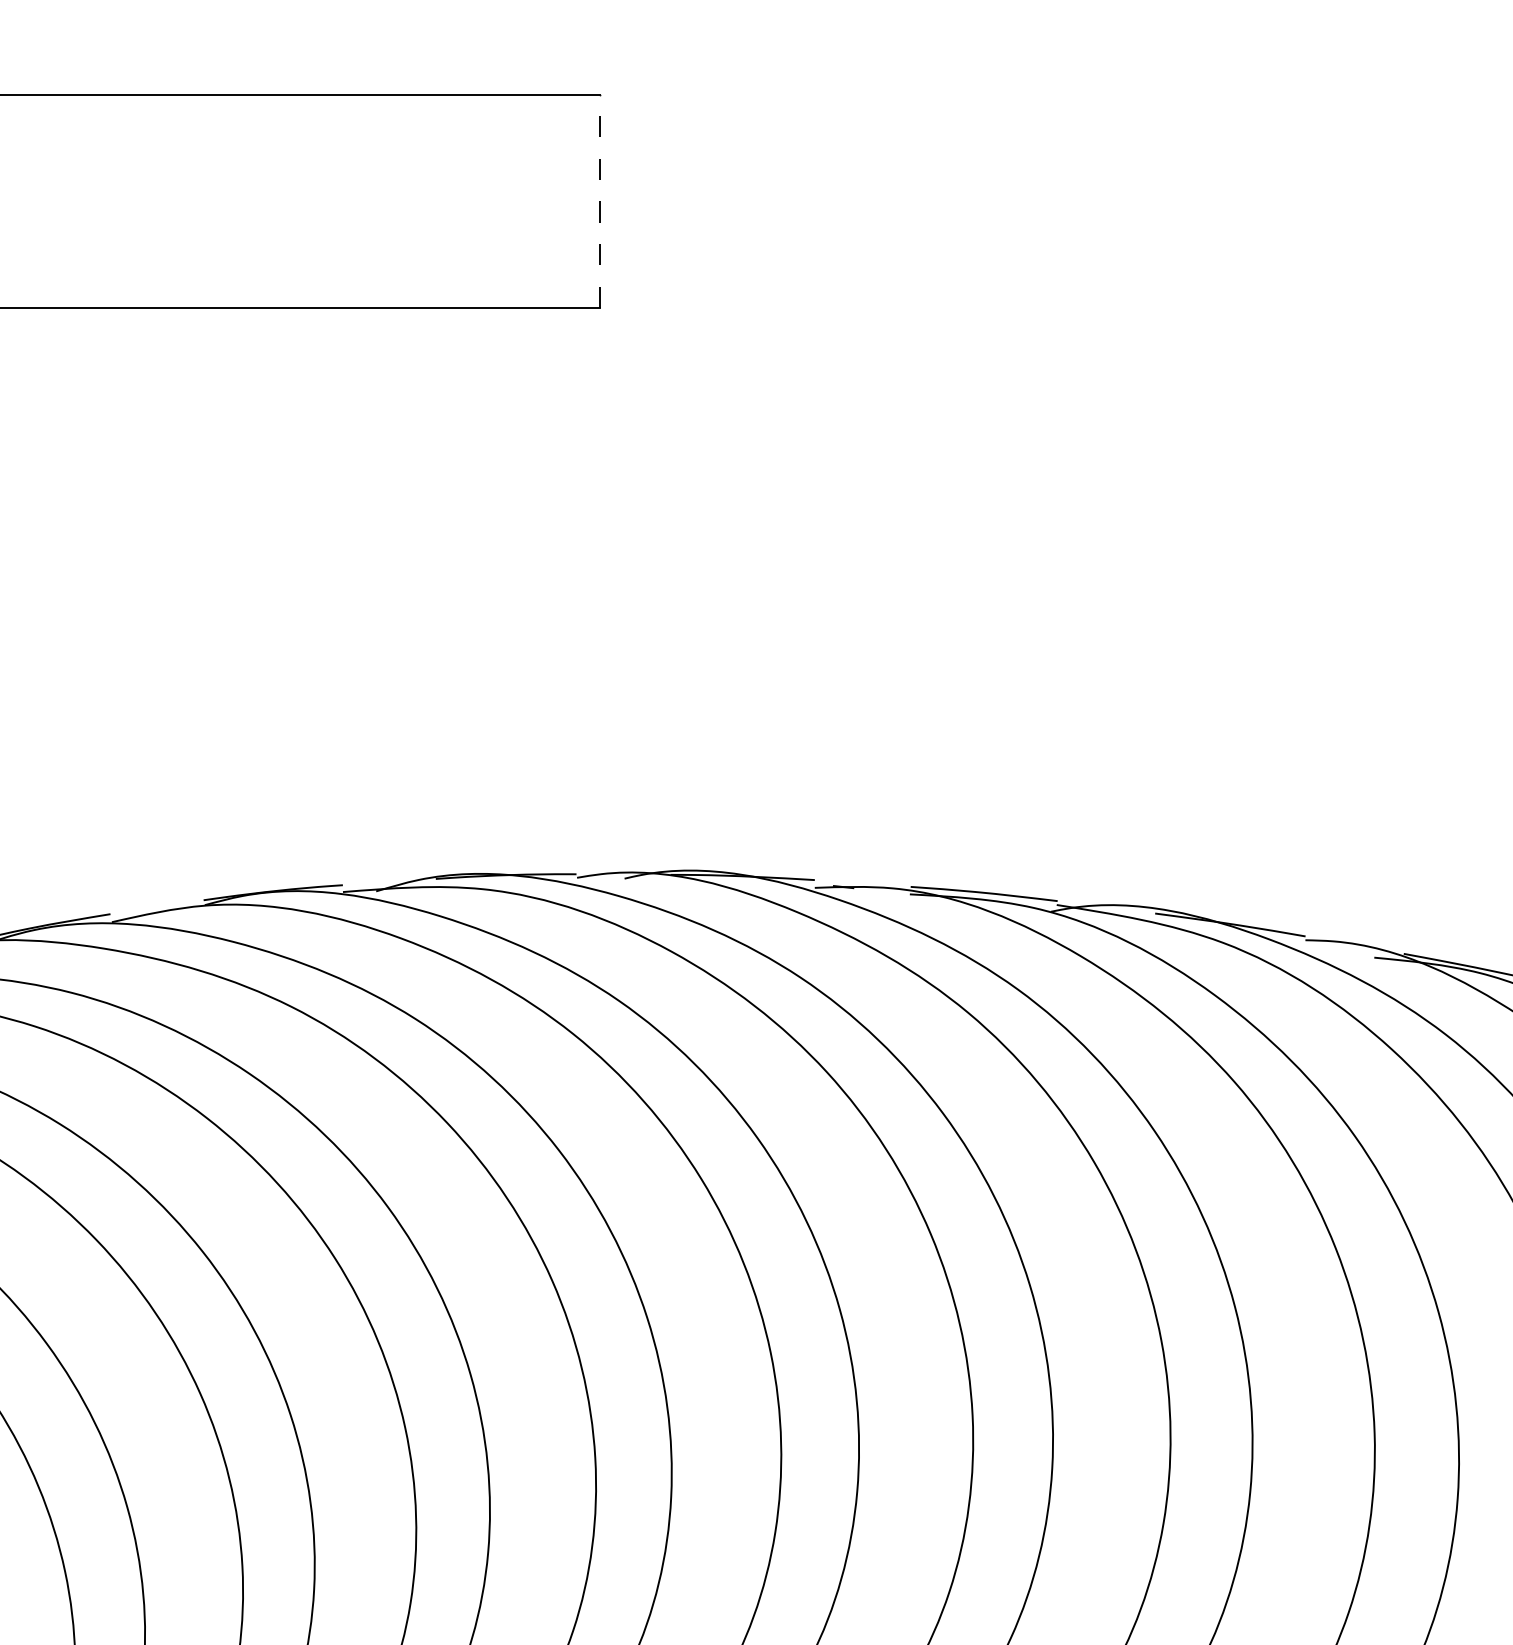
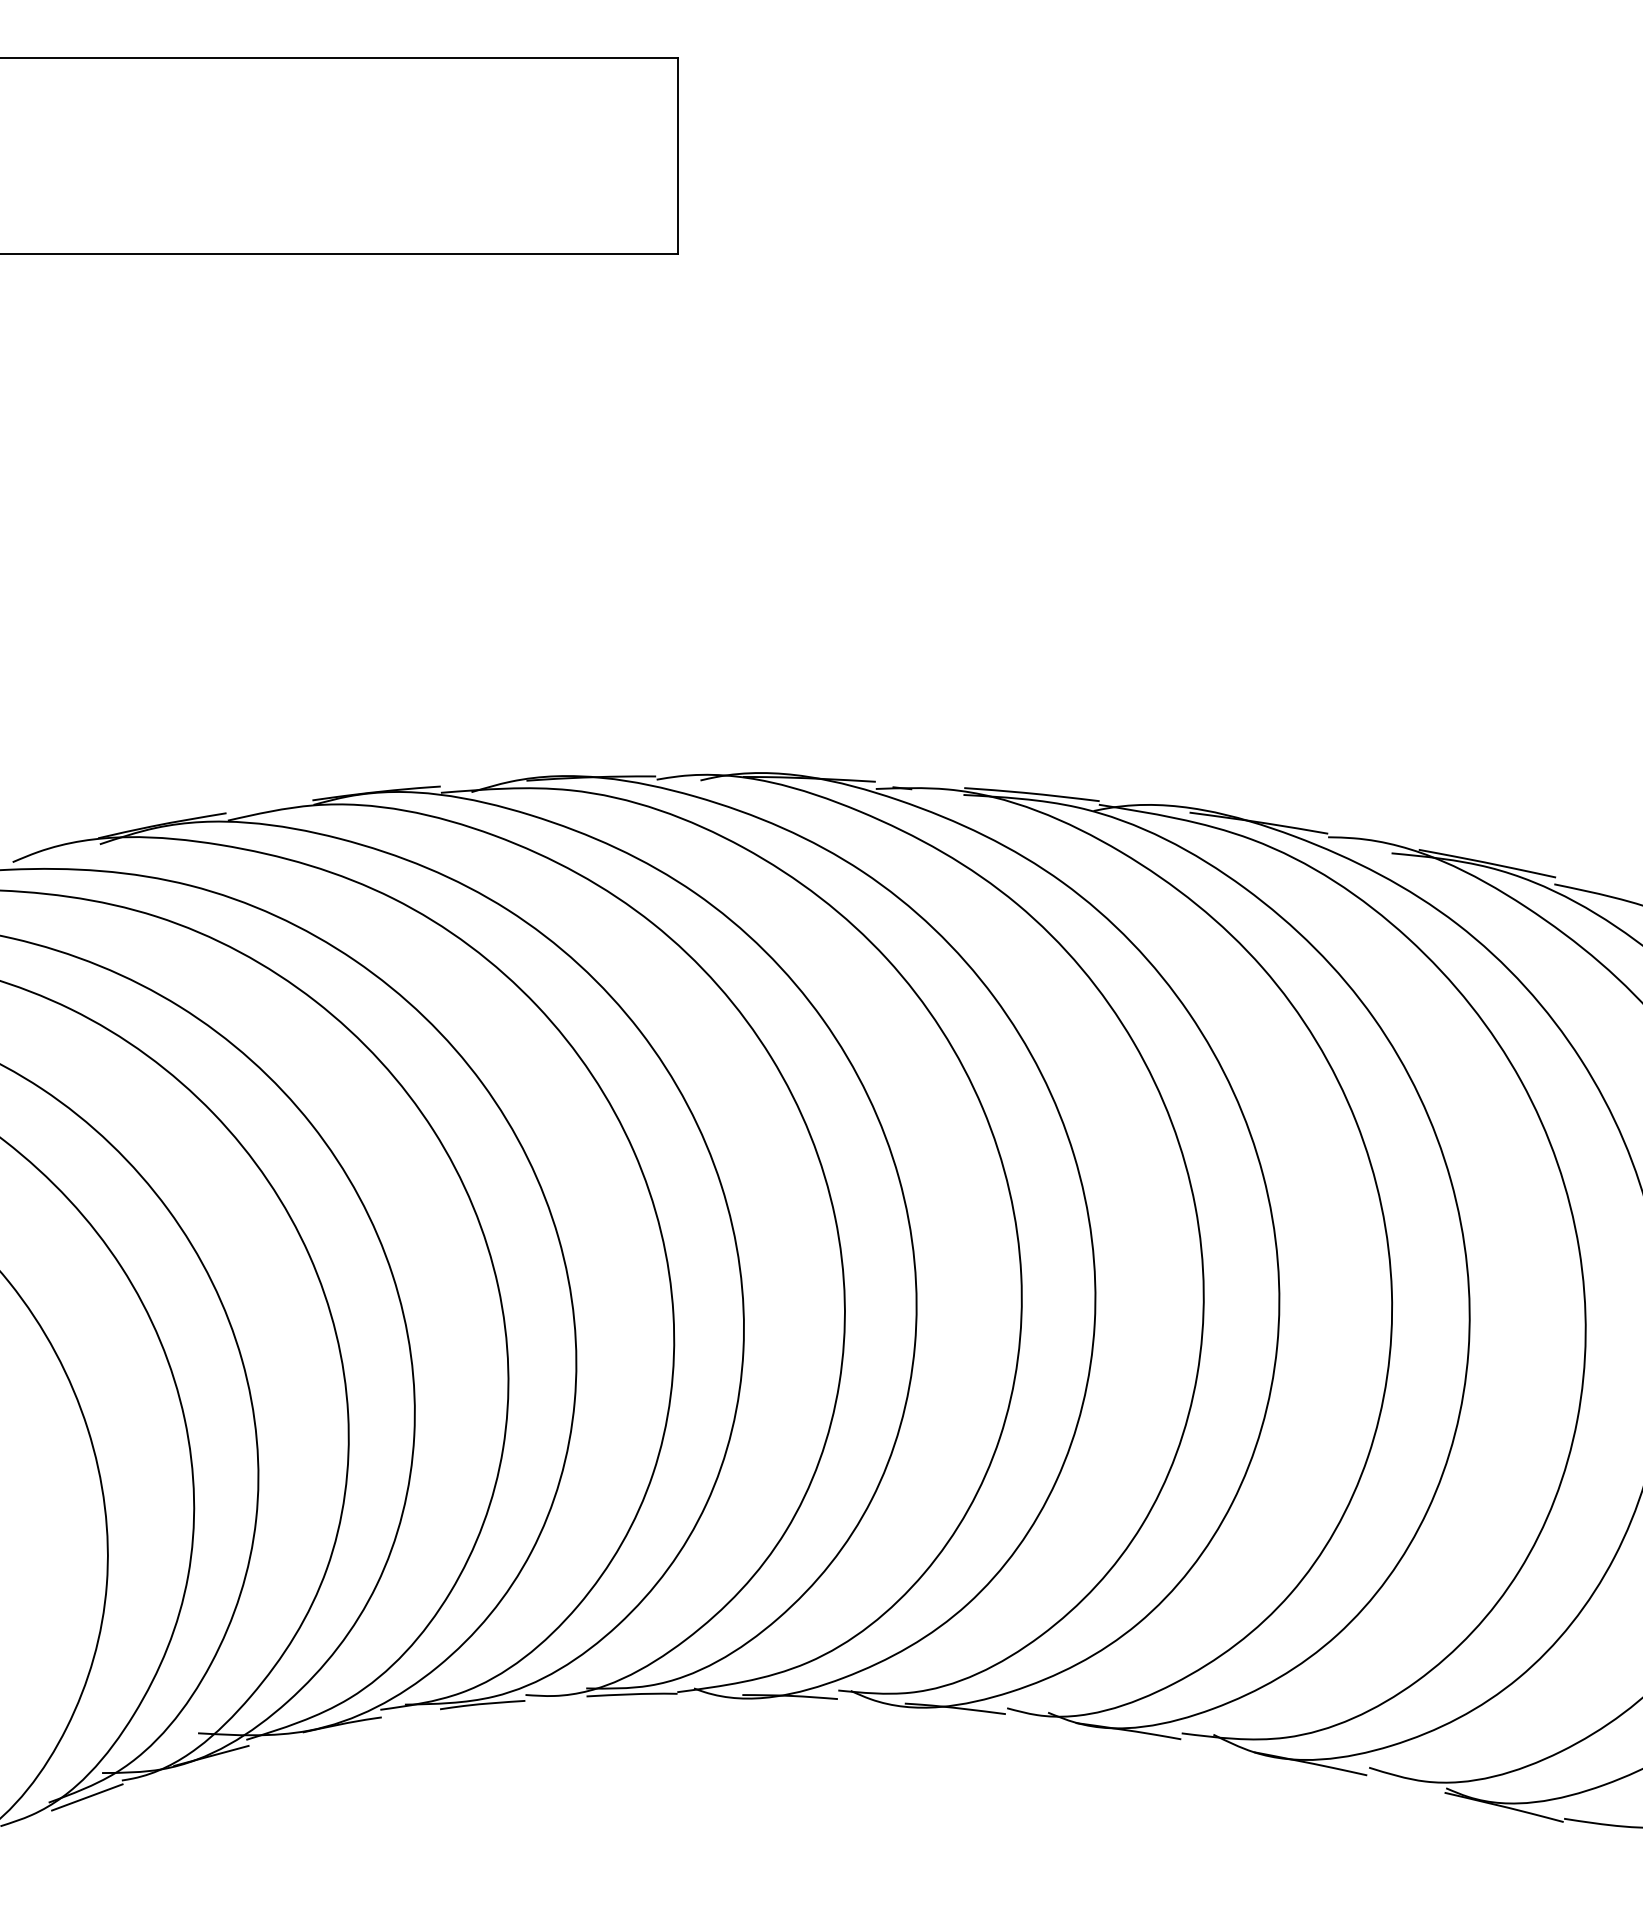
line: (599, 200) -> (677, 155), dashed -> solid

